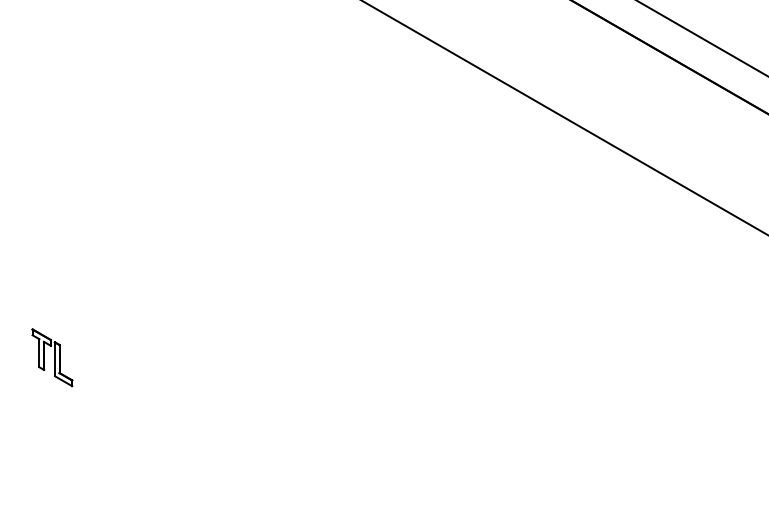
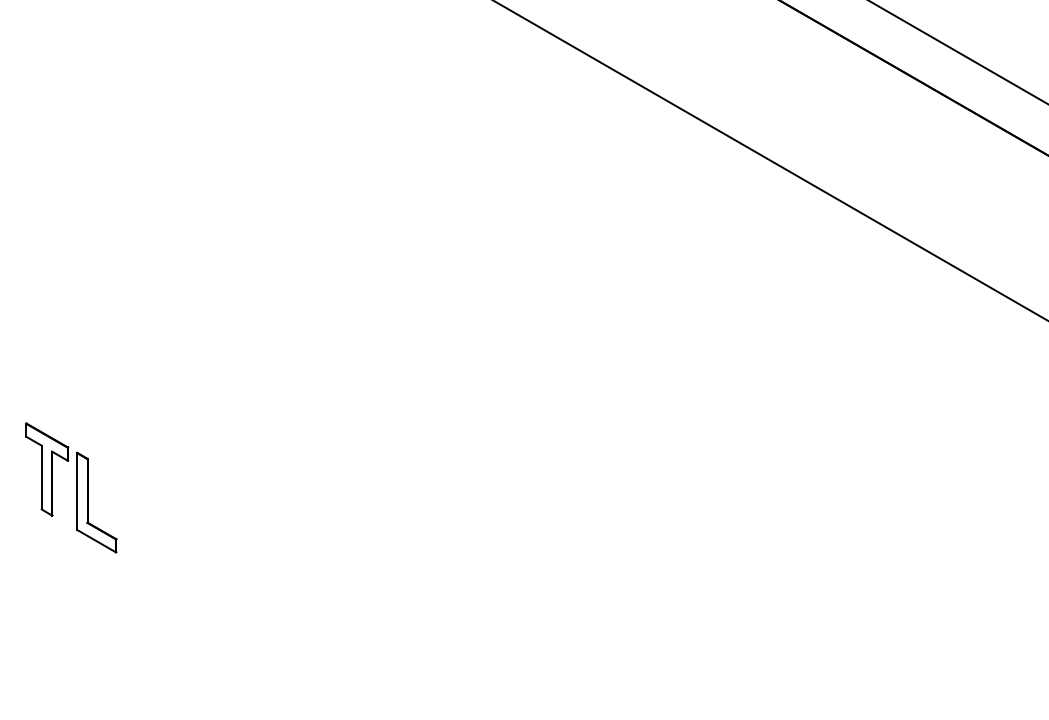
part: (52, 357) -> (71, 487), size x1.67

